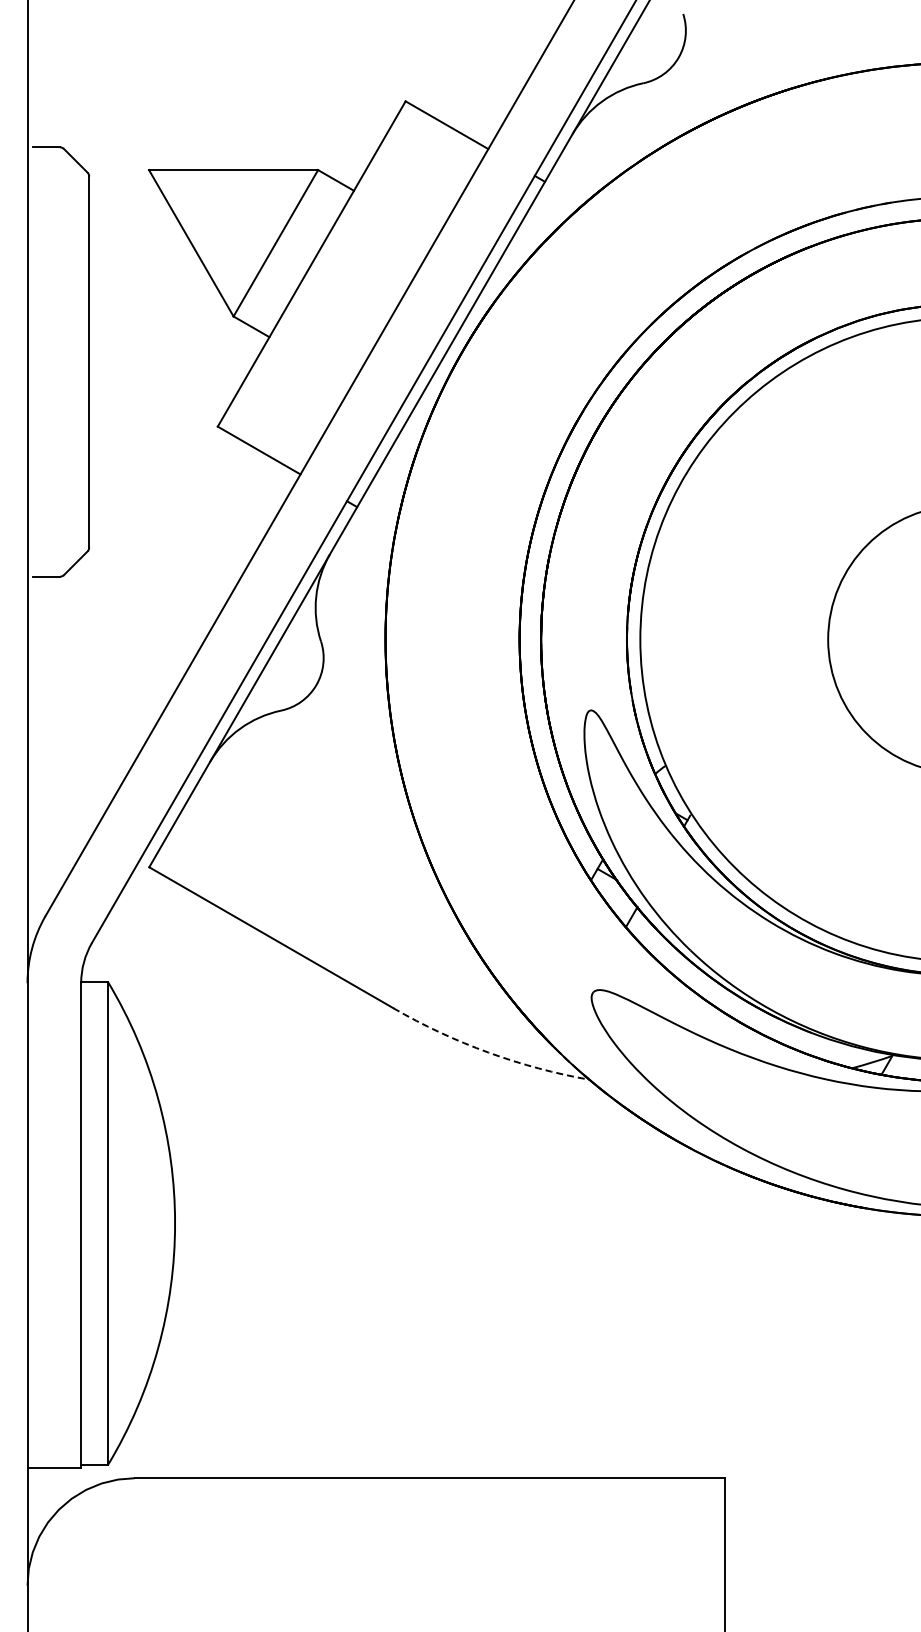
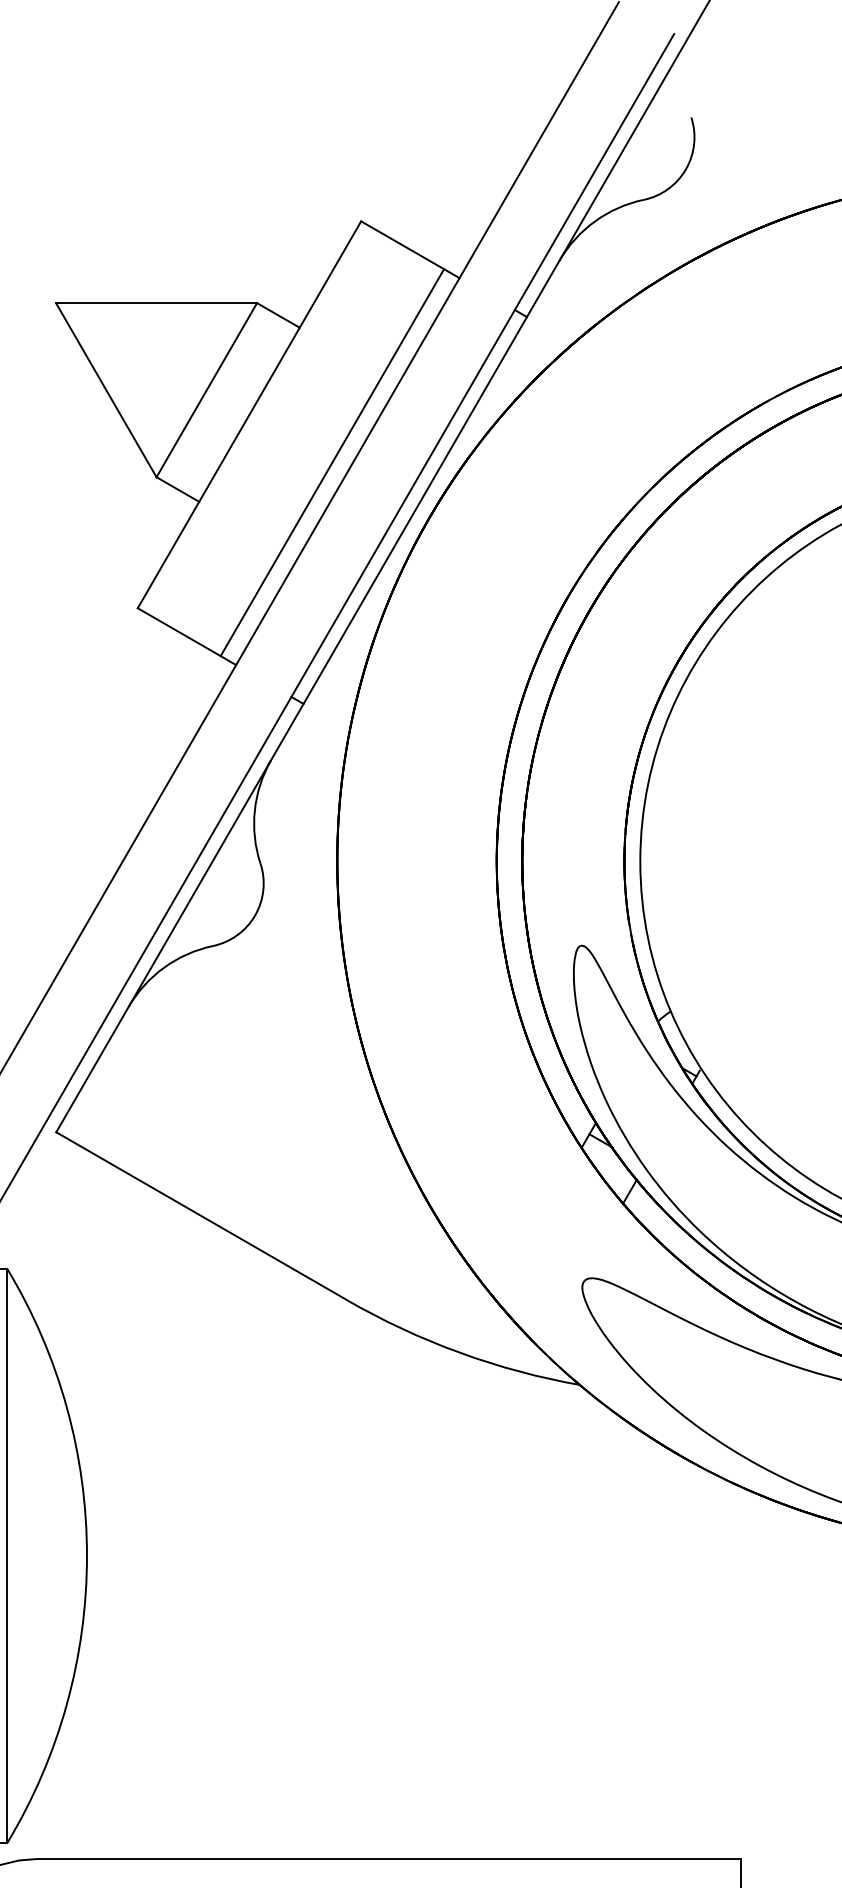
line: (381, 303) -> (332, 461), added
arc: (488, 1052) -> (459, 1352), dashed -> solid

